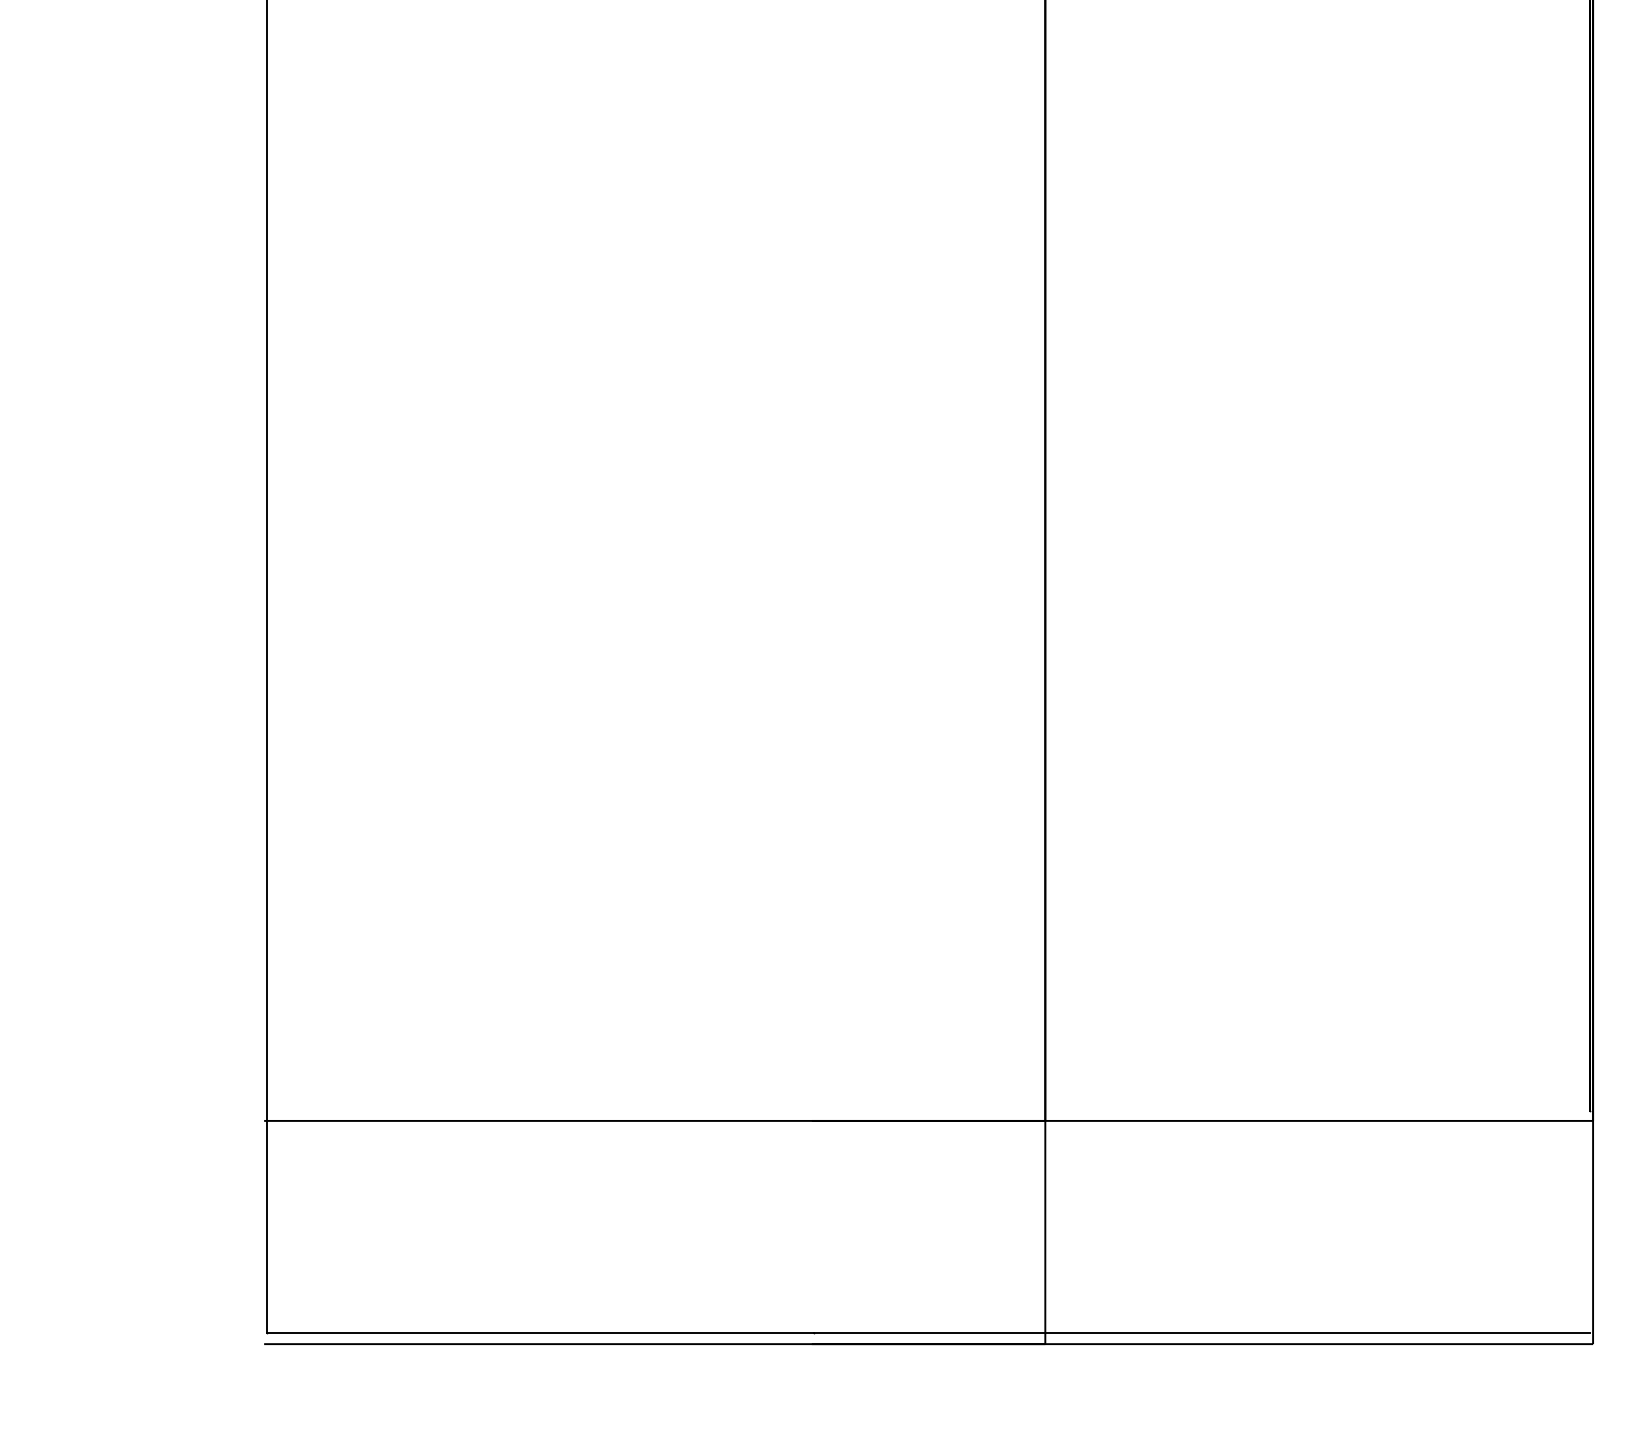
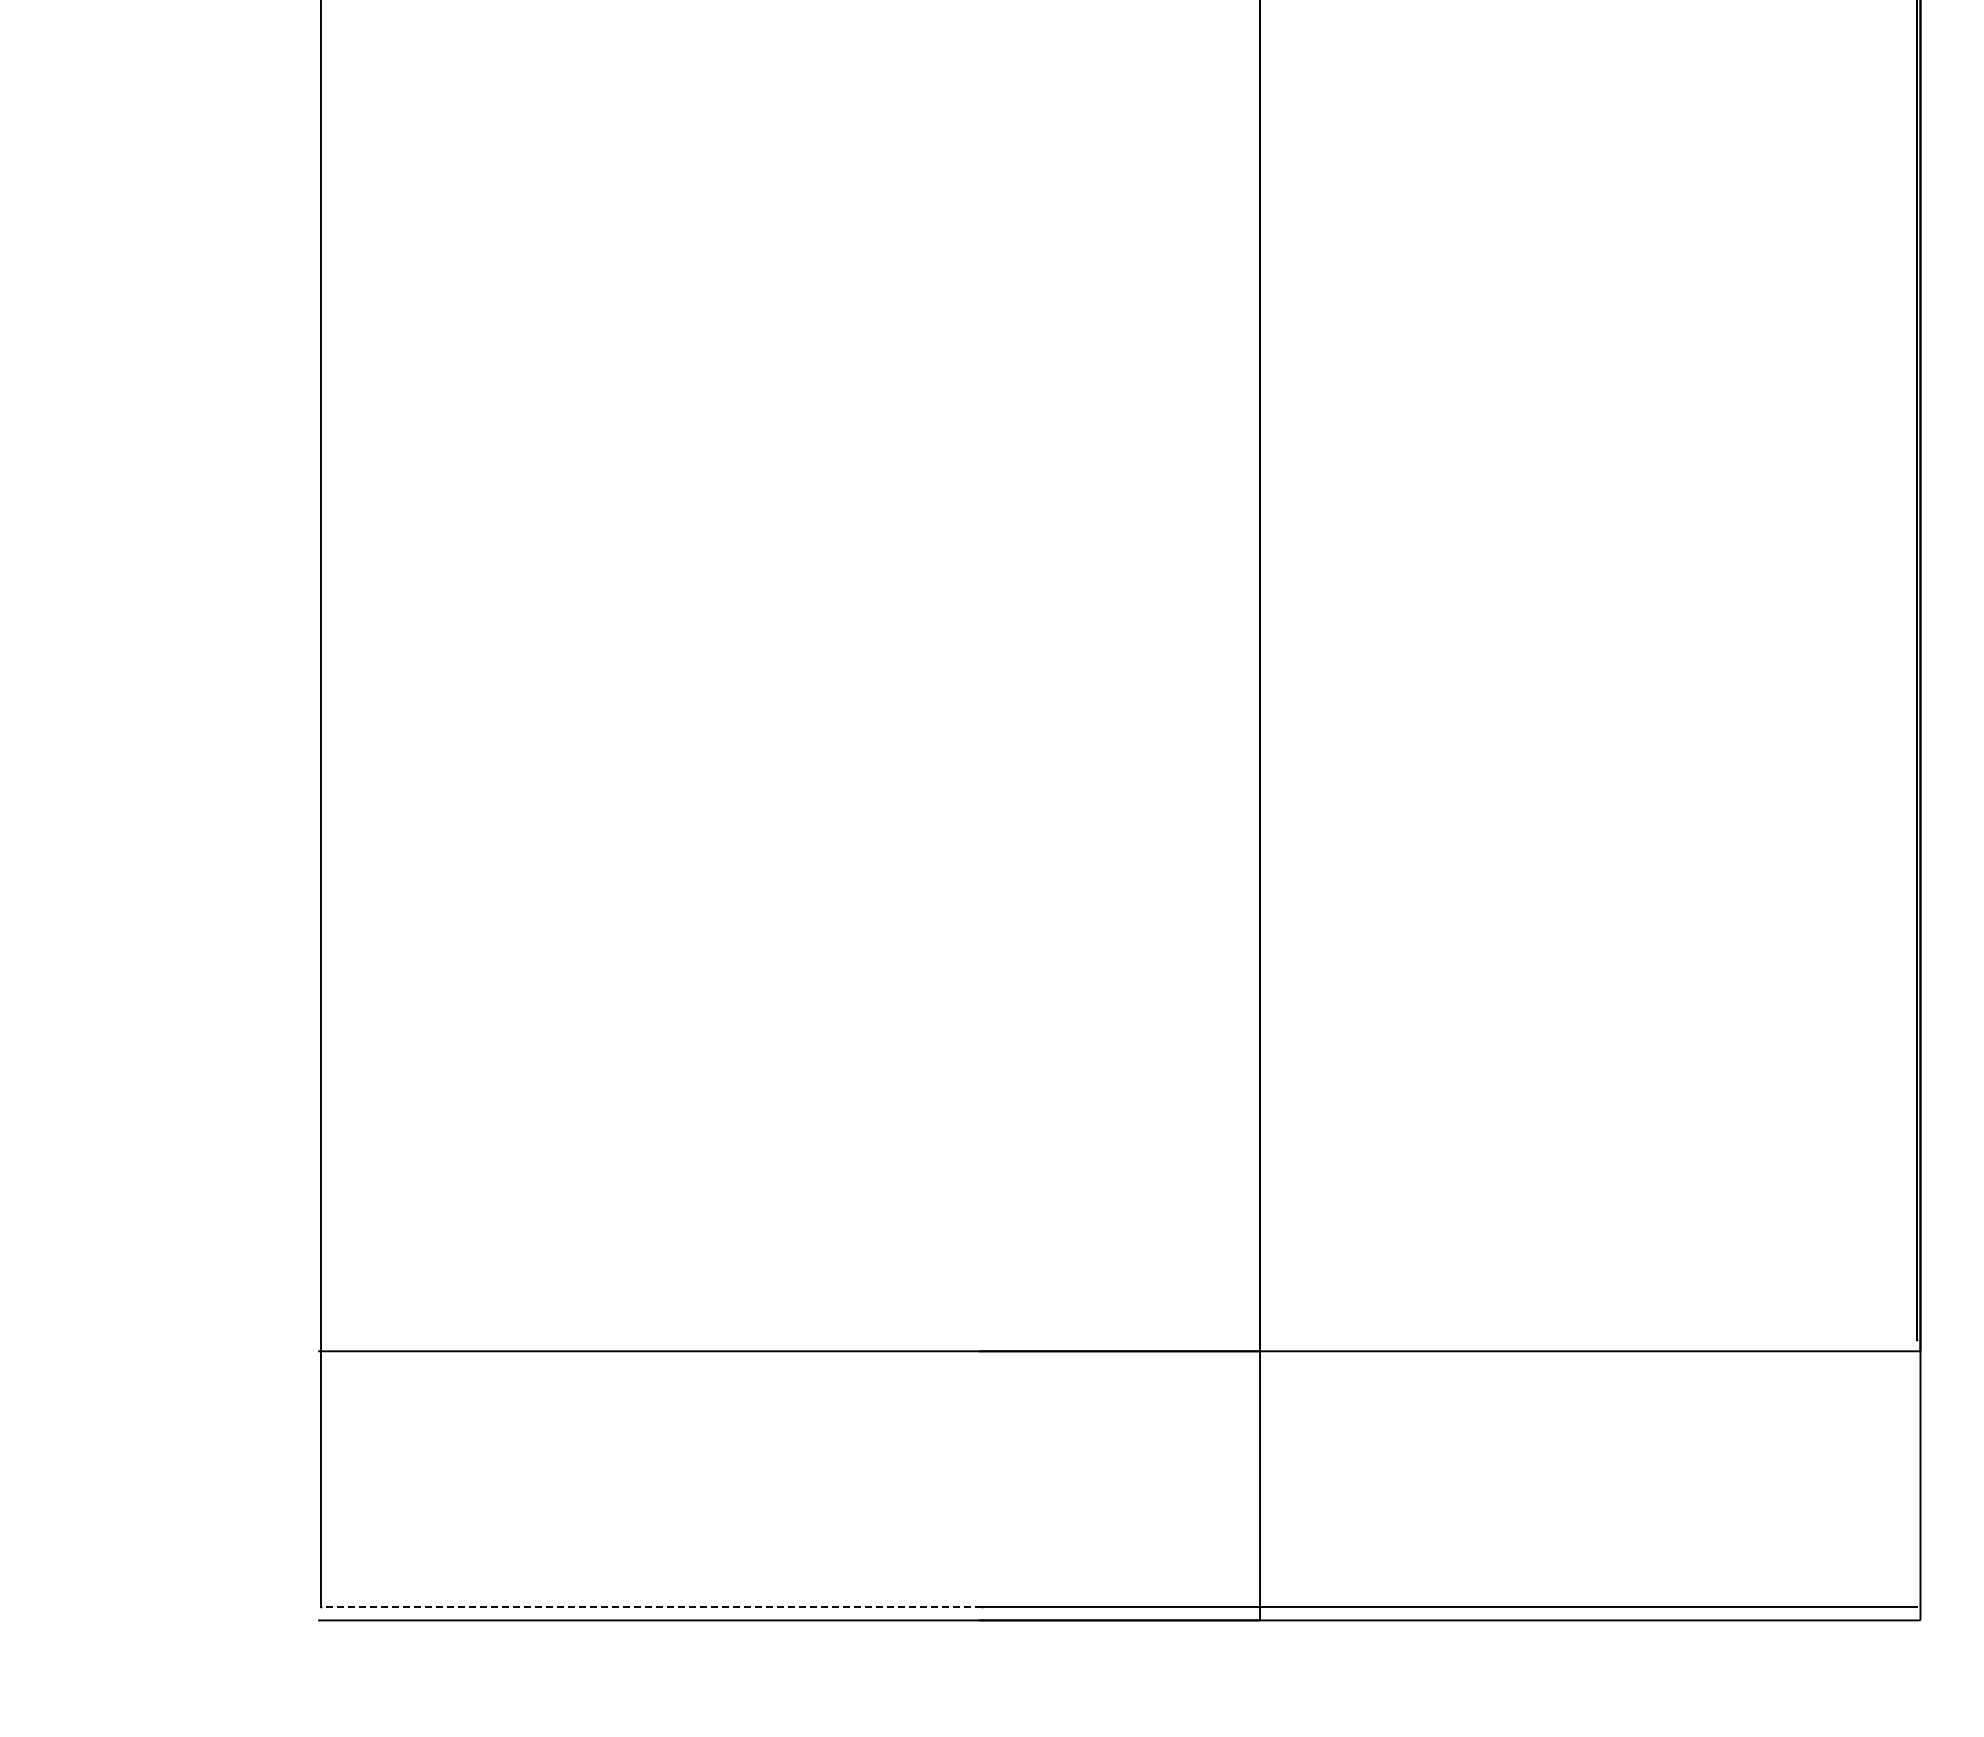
line: (539, 1333) -> (650, 1607), solid -> dashed

